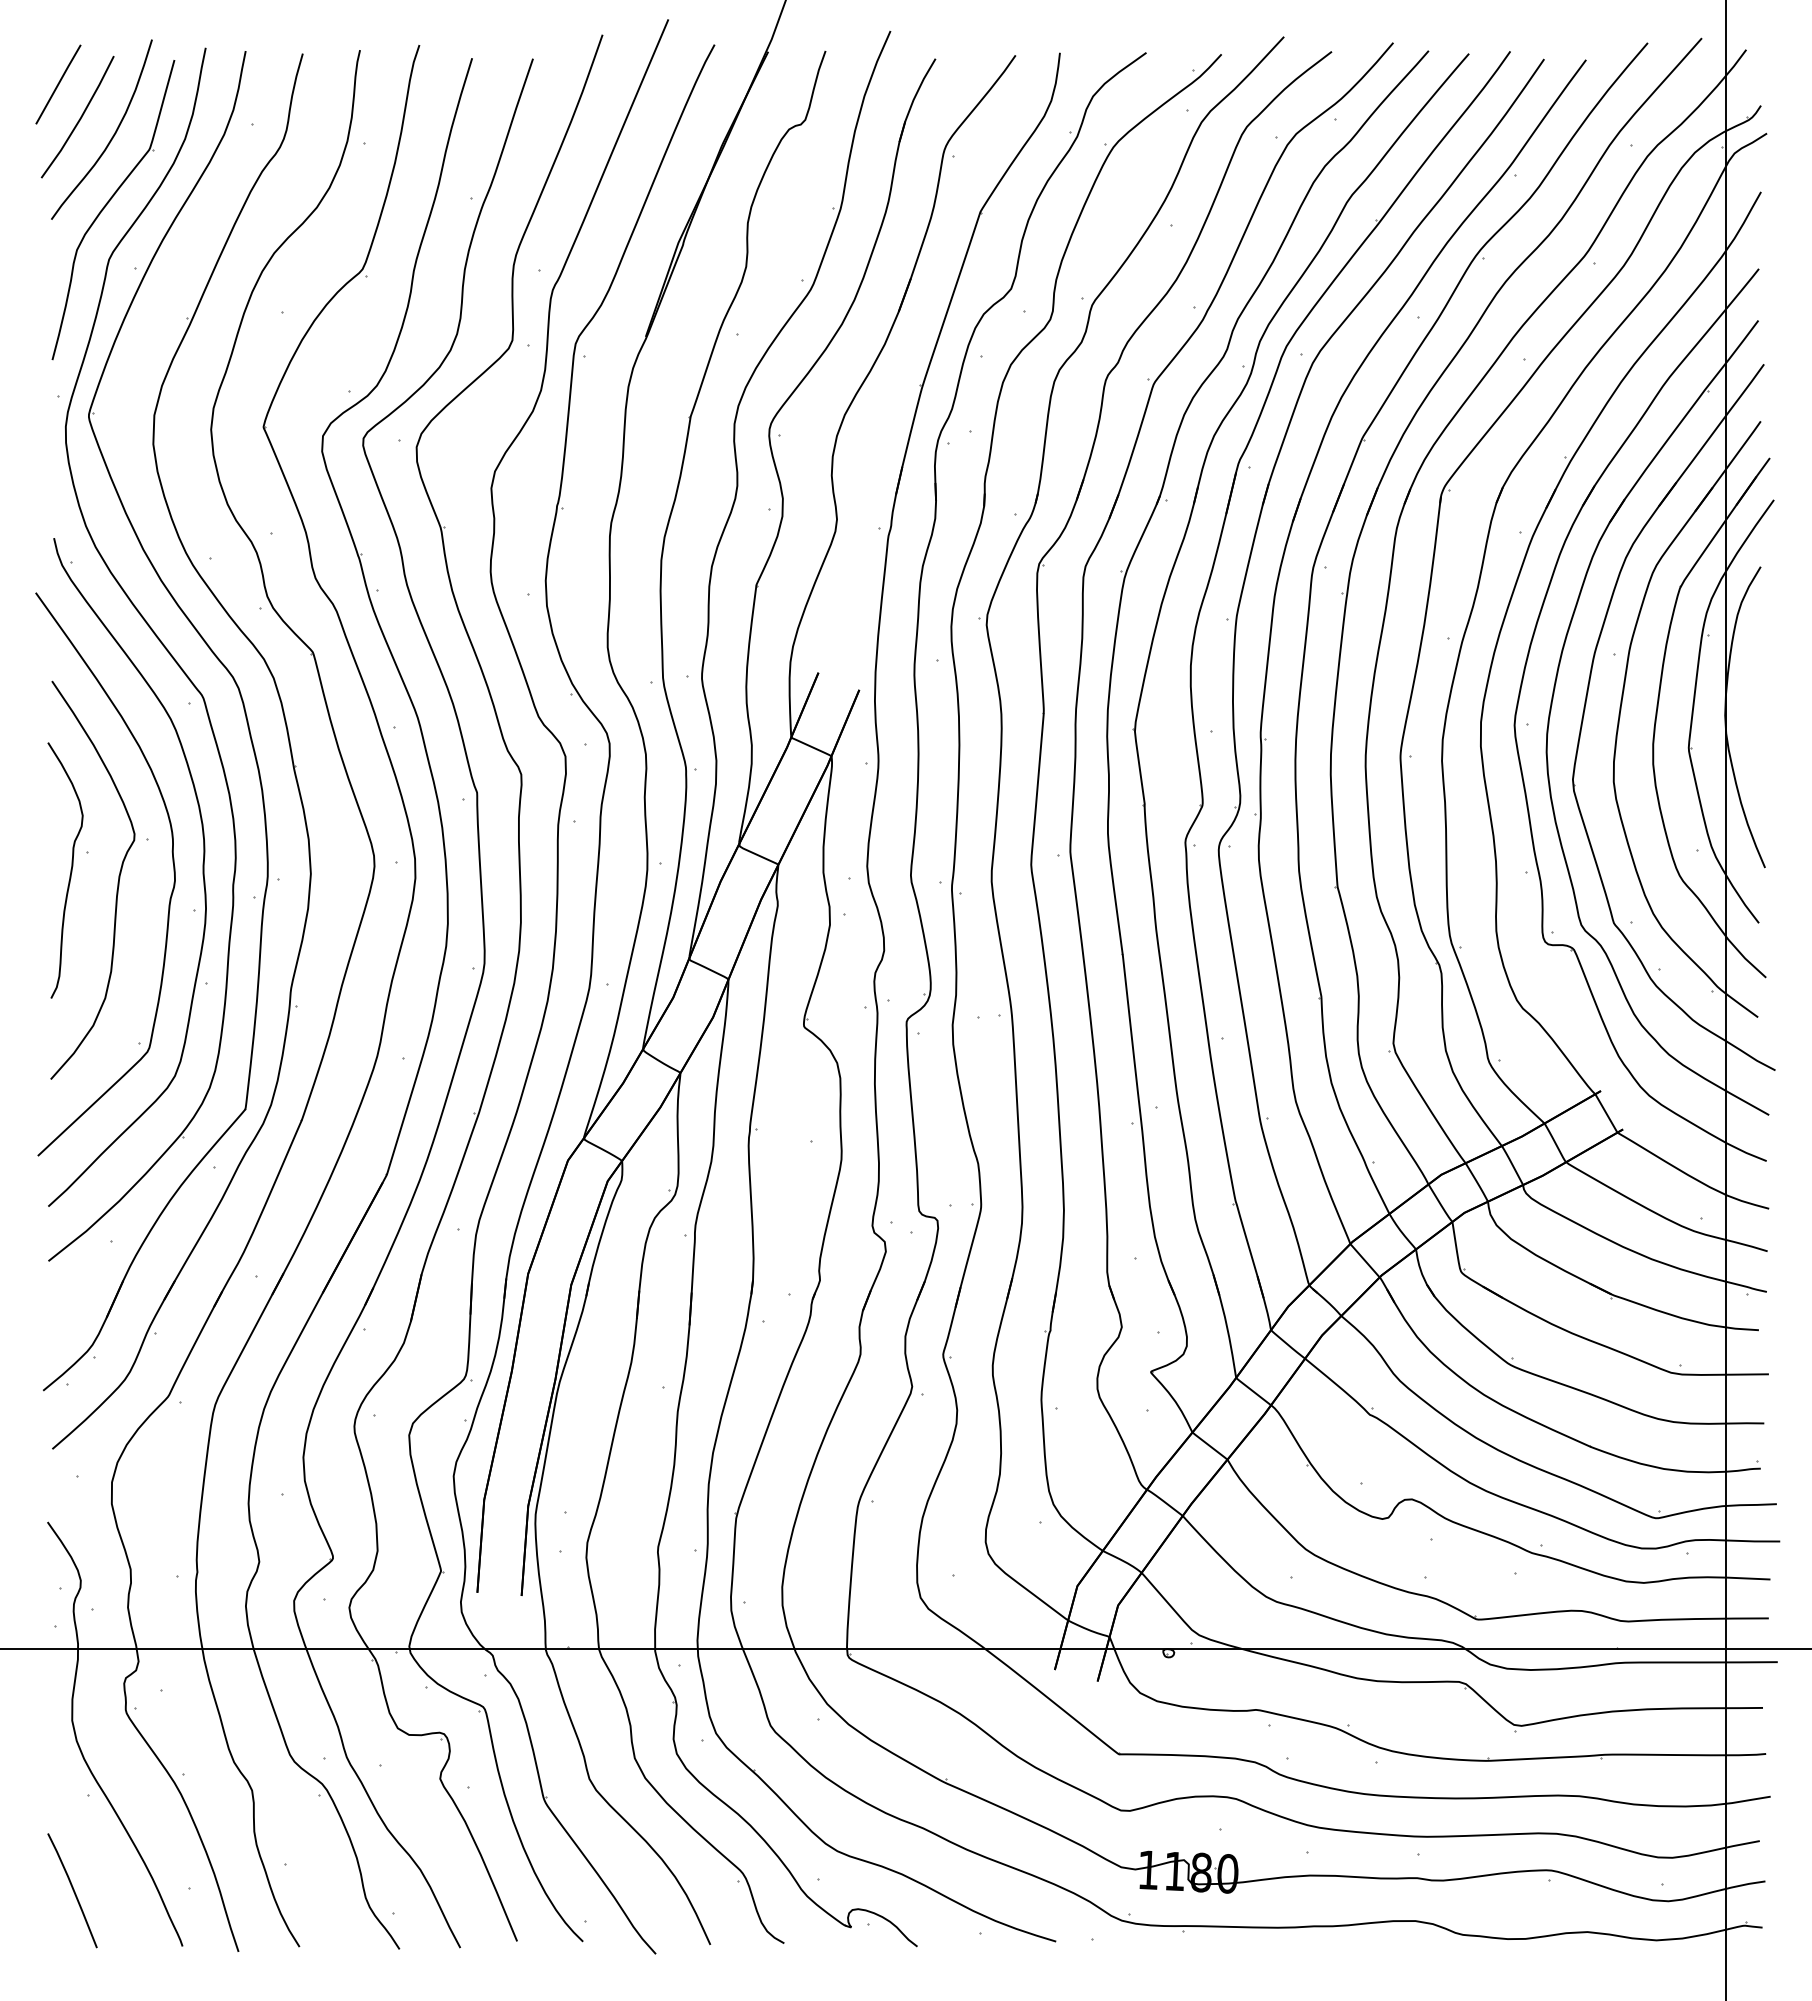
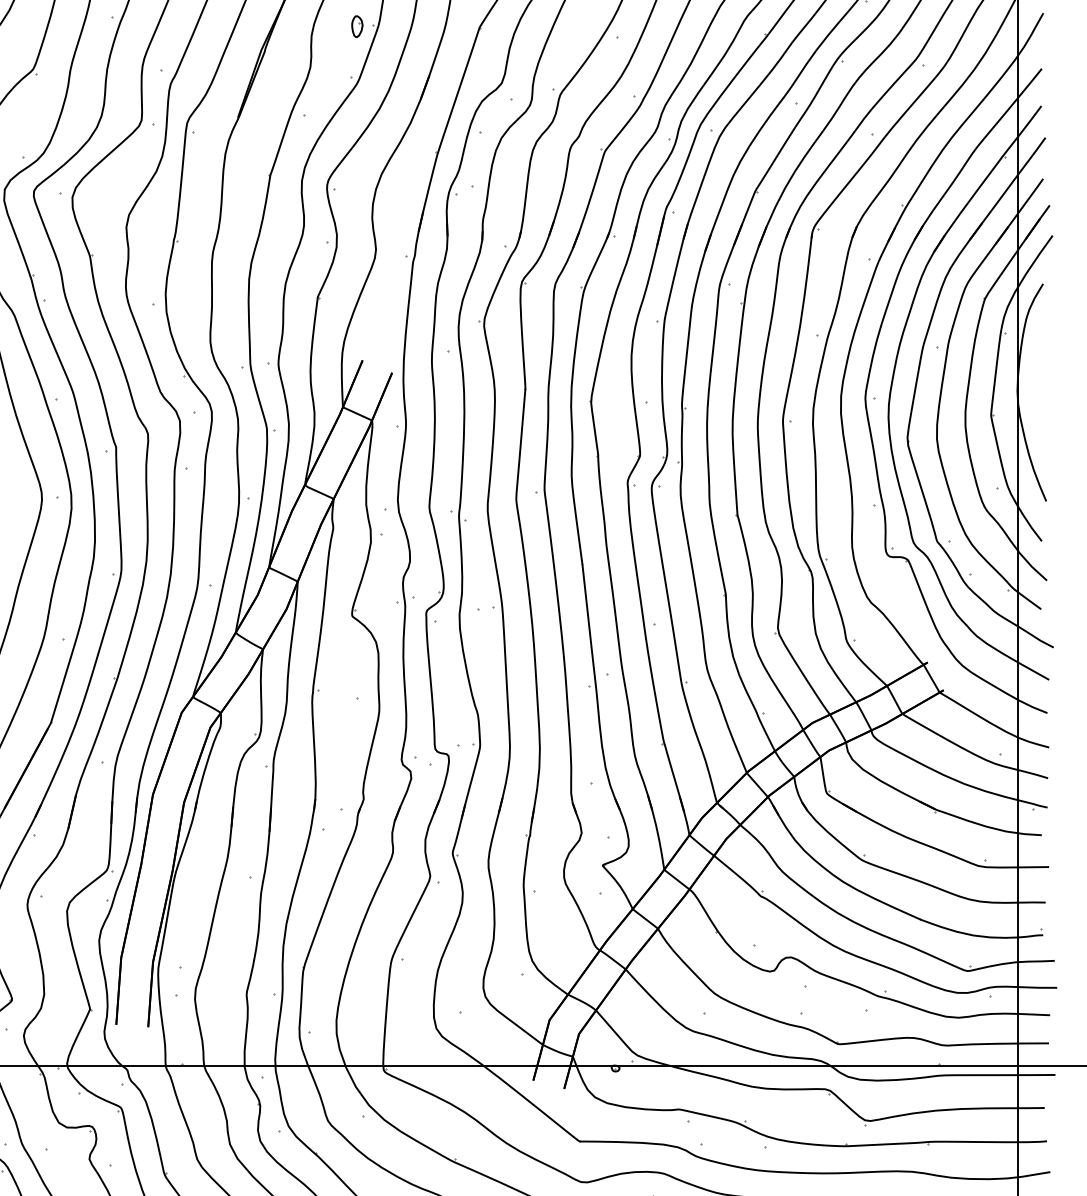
part: (811, 210) -> (357, 26), added

